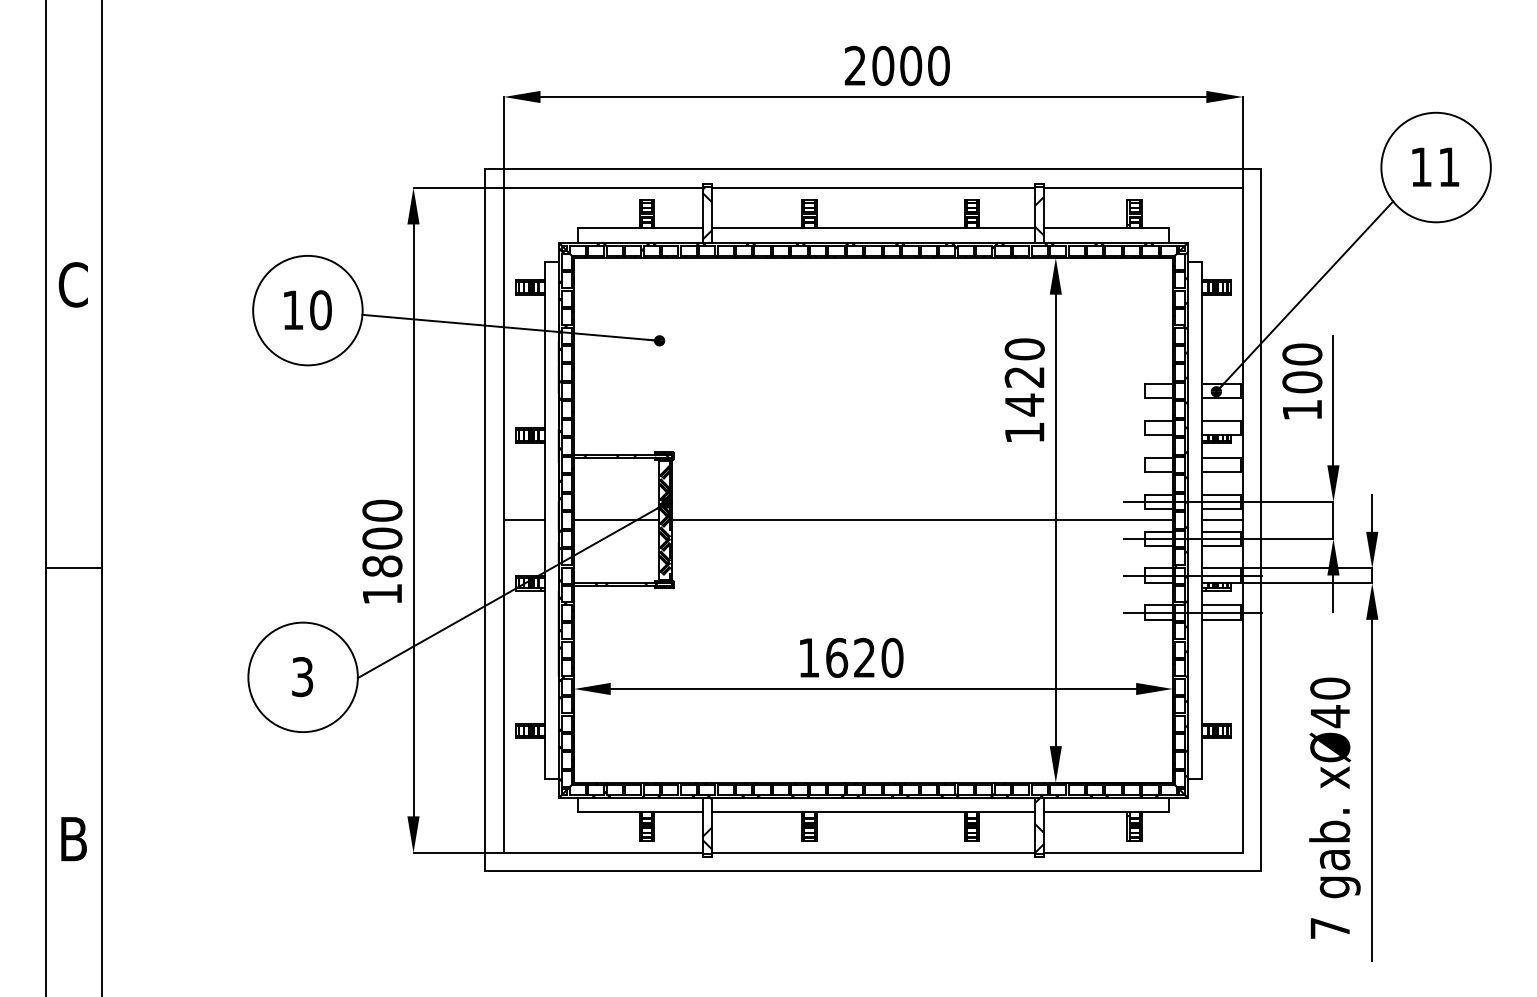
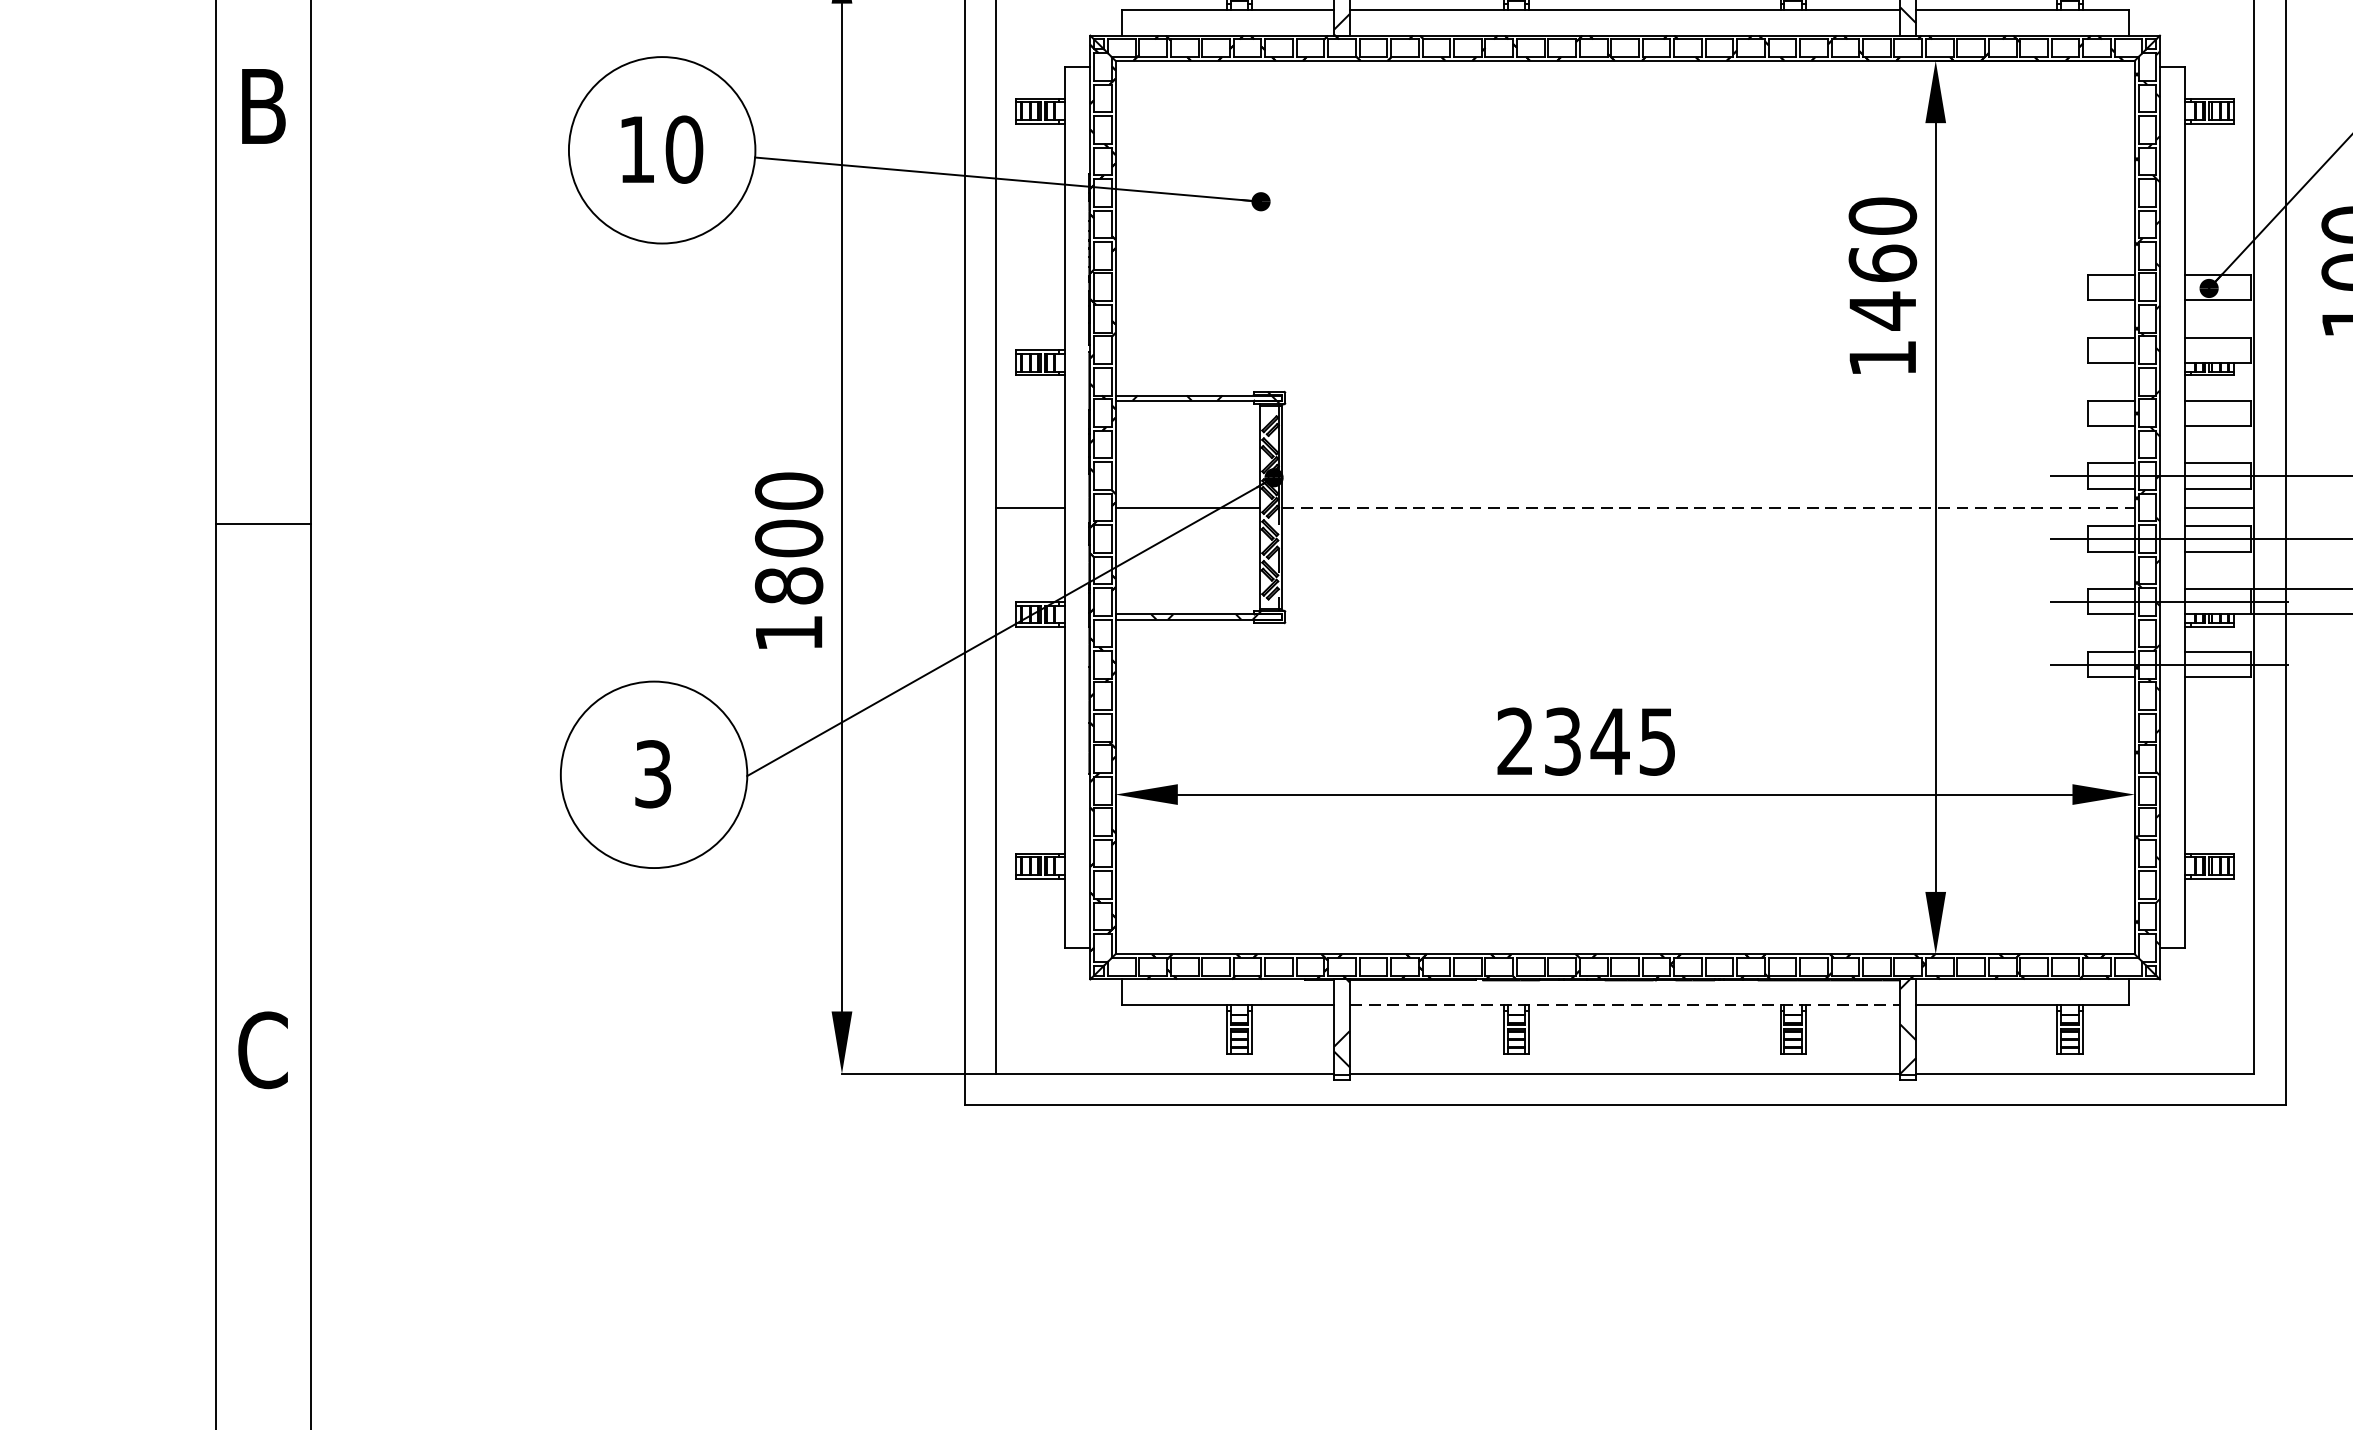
text: (72, 284) -> (261, 105), C -> B
text: (1024, 376) -> (1882, 262), 1420 -> 1460
line: (922, 520) -> (1708, 507), solid -> dashed
line: (73, 567) -> (263, 523), moved
text: (850, 657) -> (1586, 740), 1620 -> 2345
line: (873, 812) -> (1625, 1004), solid -> dashed
text: (73, 838) -> (263, 1049), B -> C

